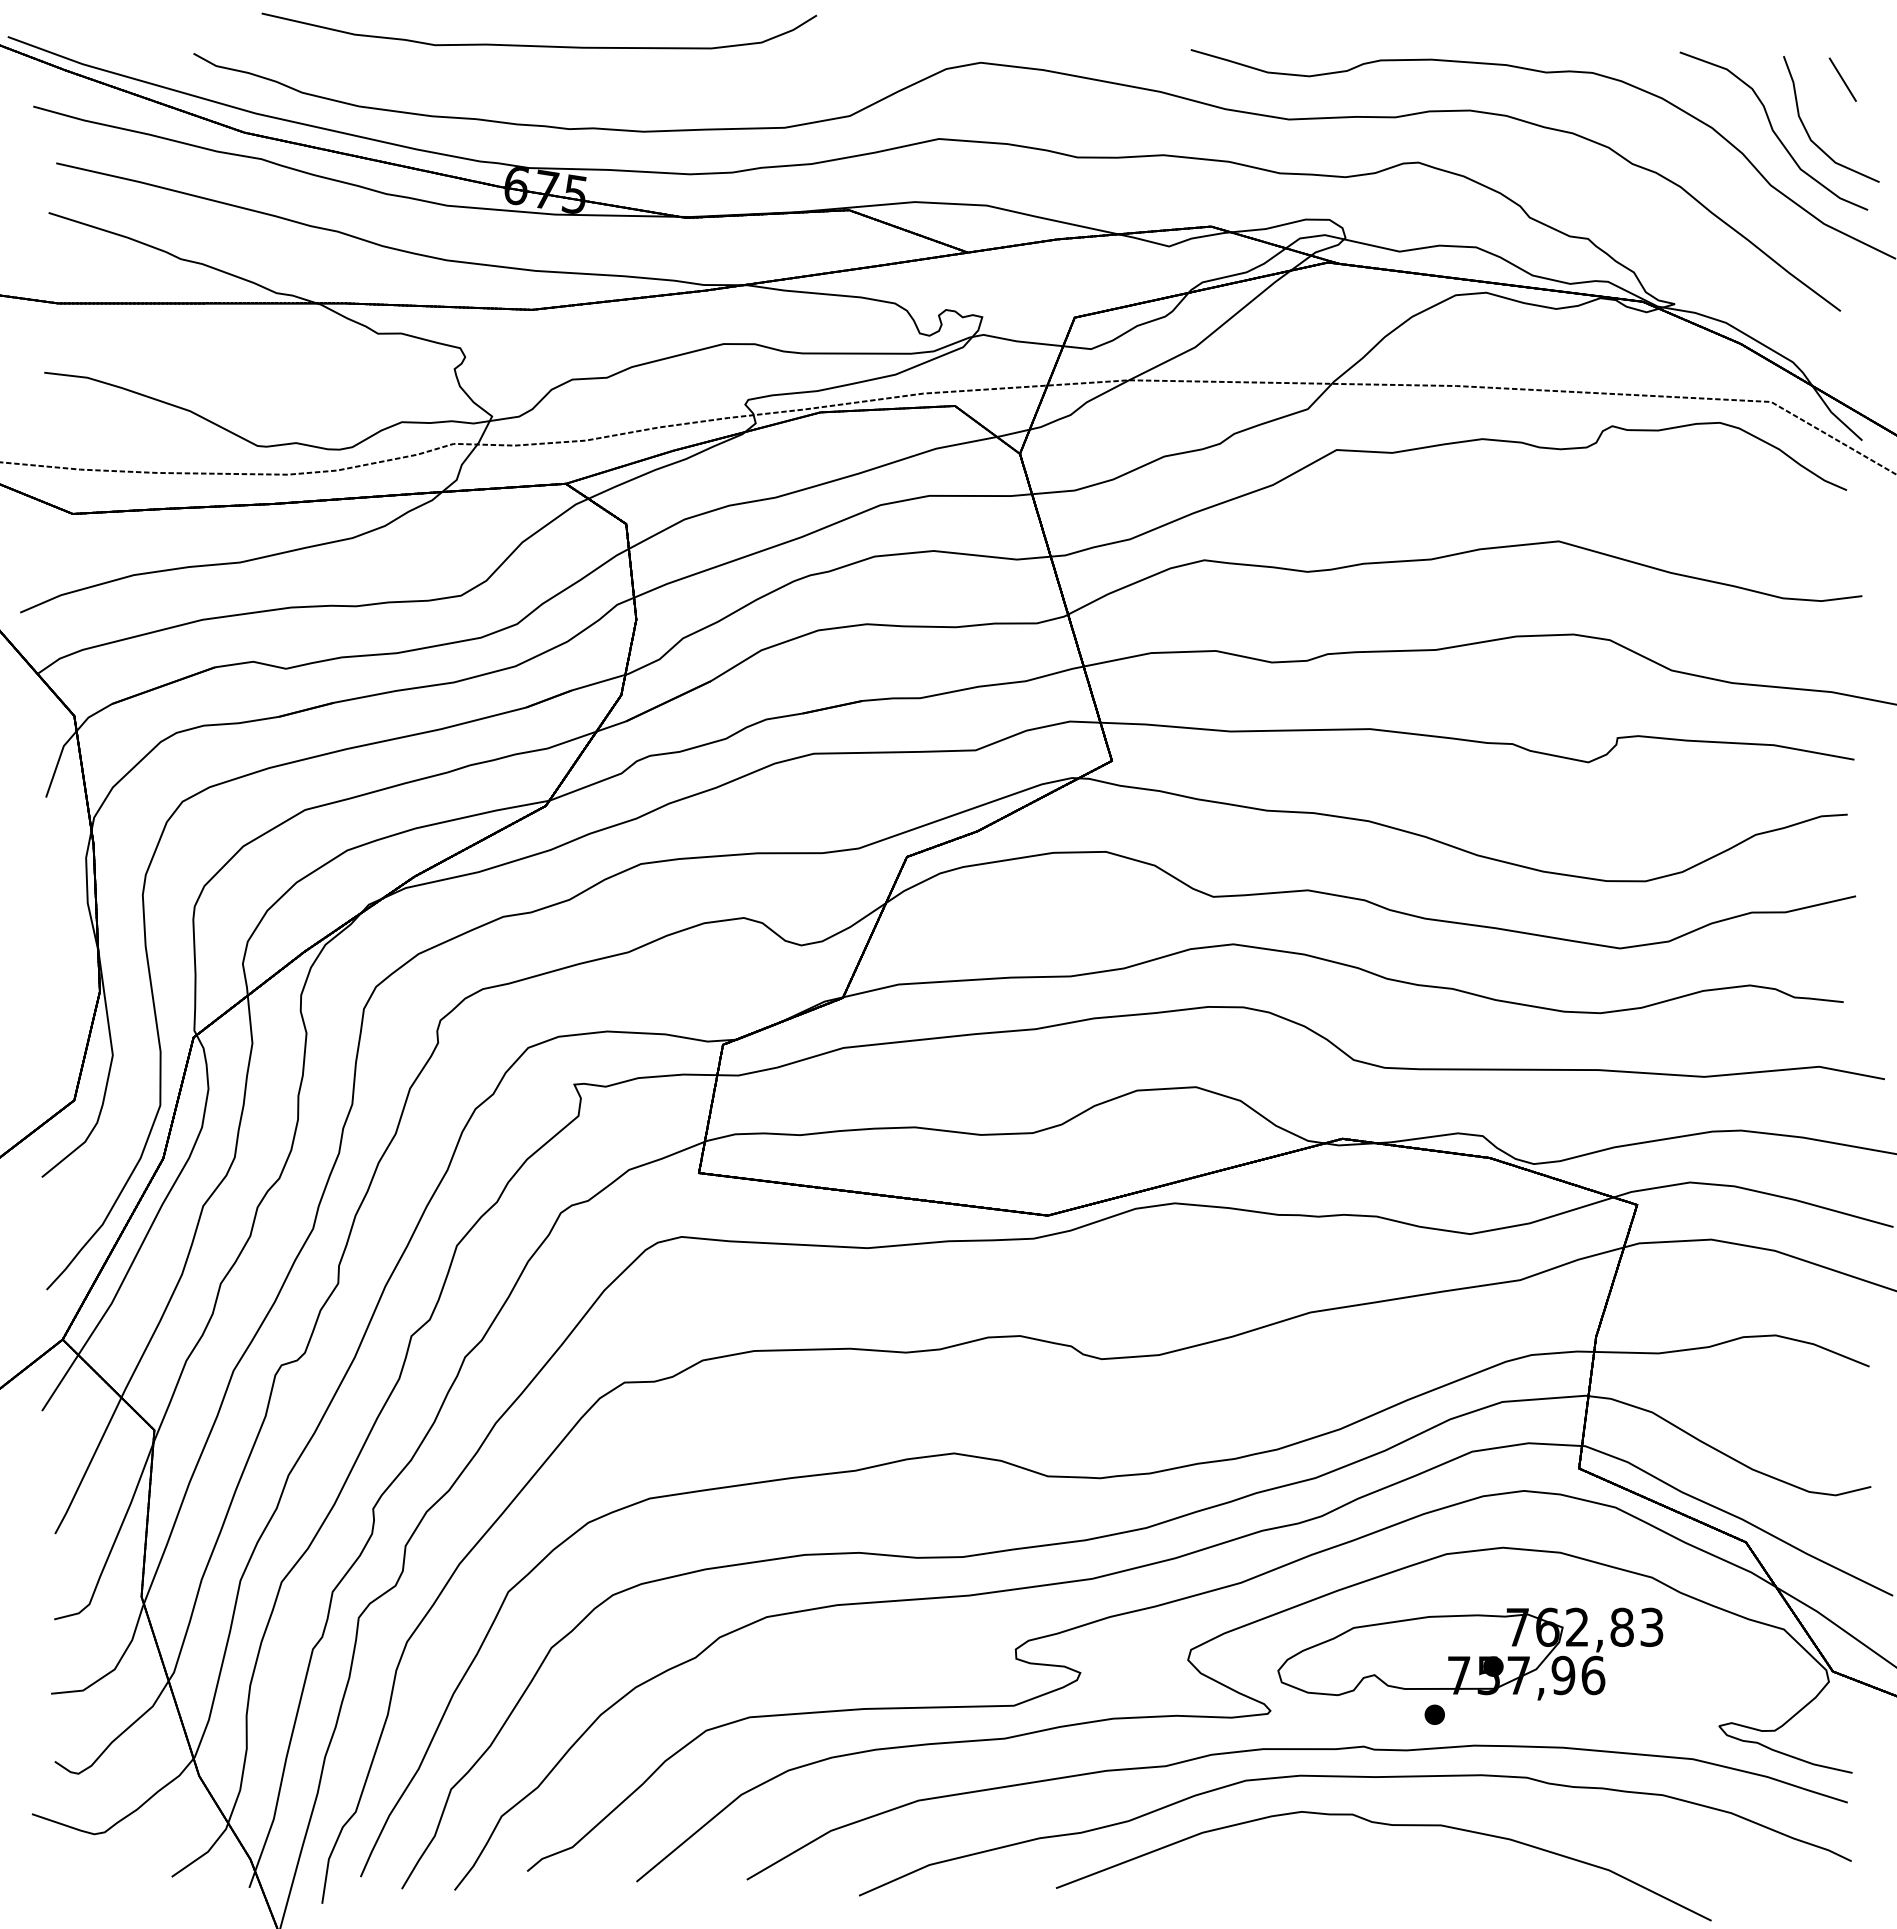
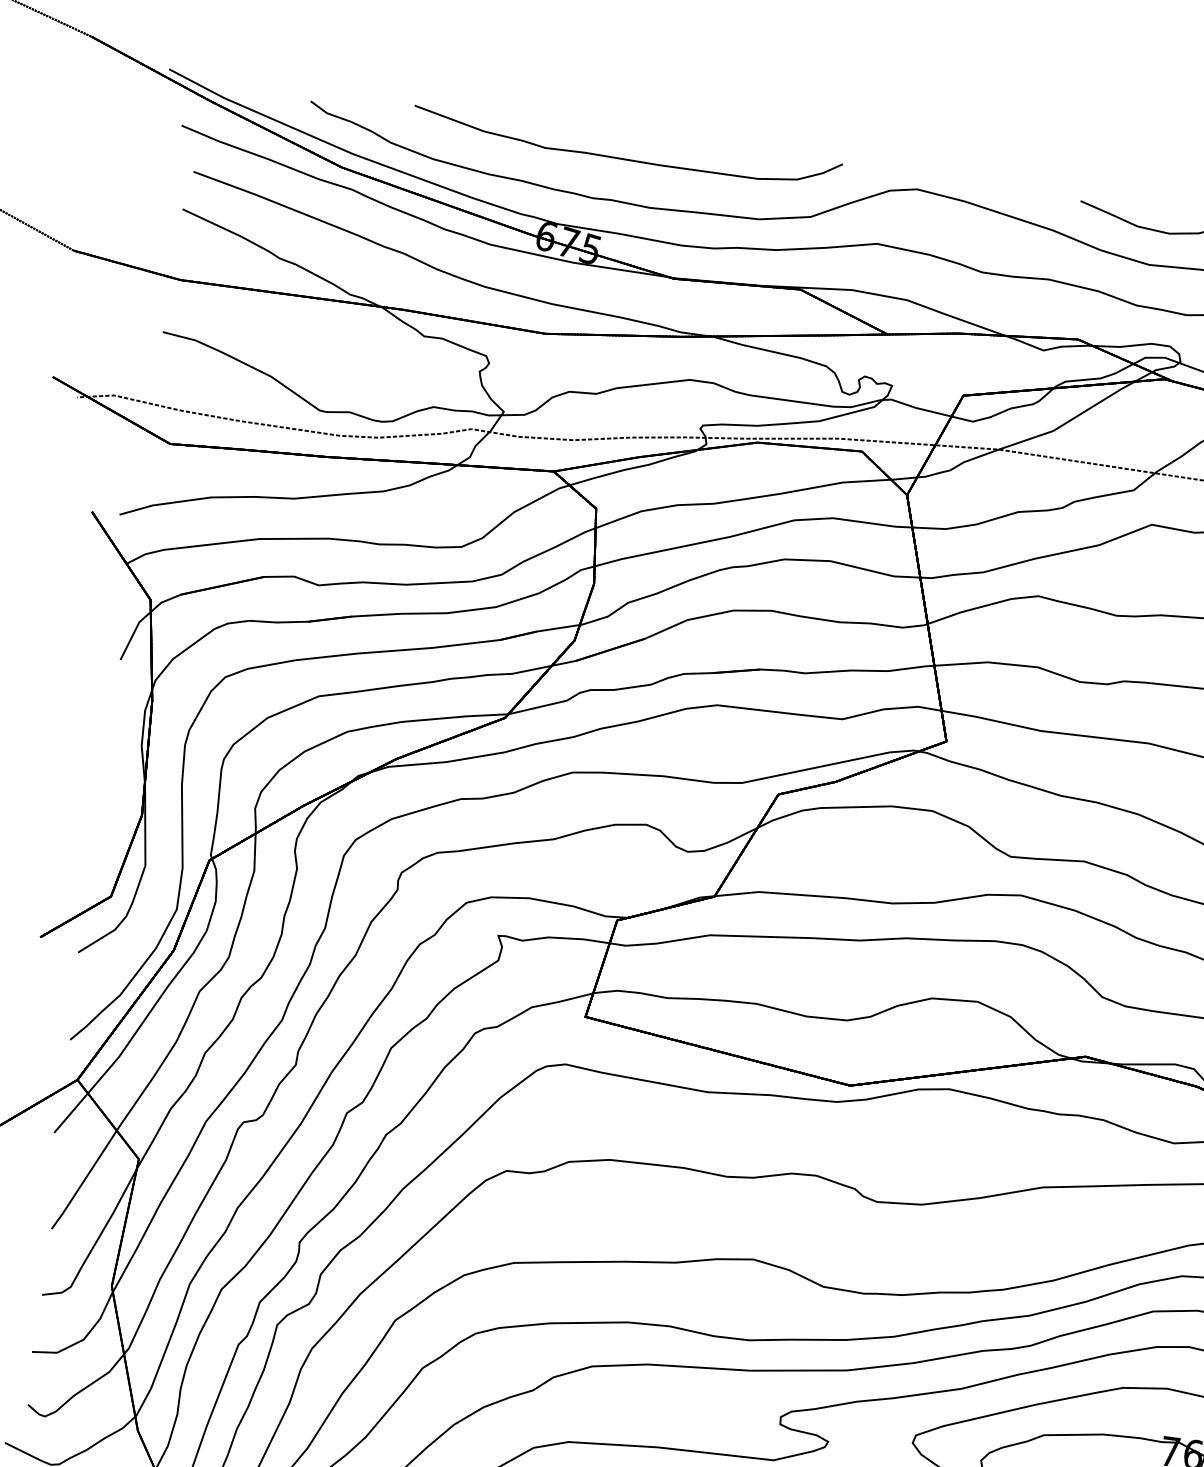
curve: (539, 45) -> (625, 158), moved

